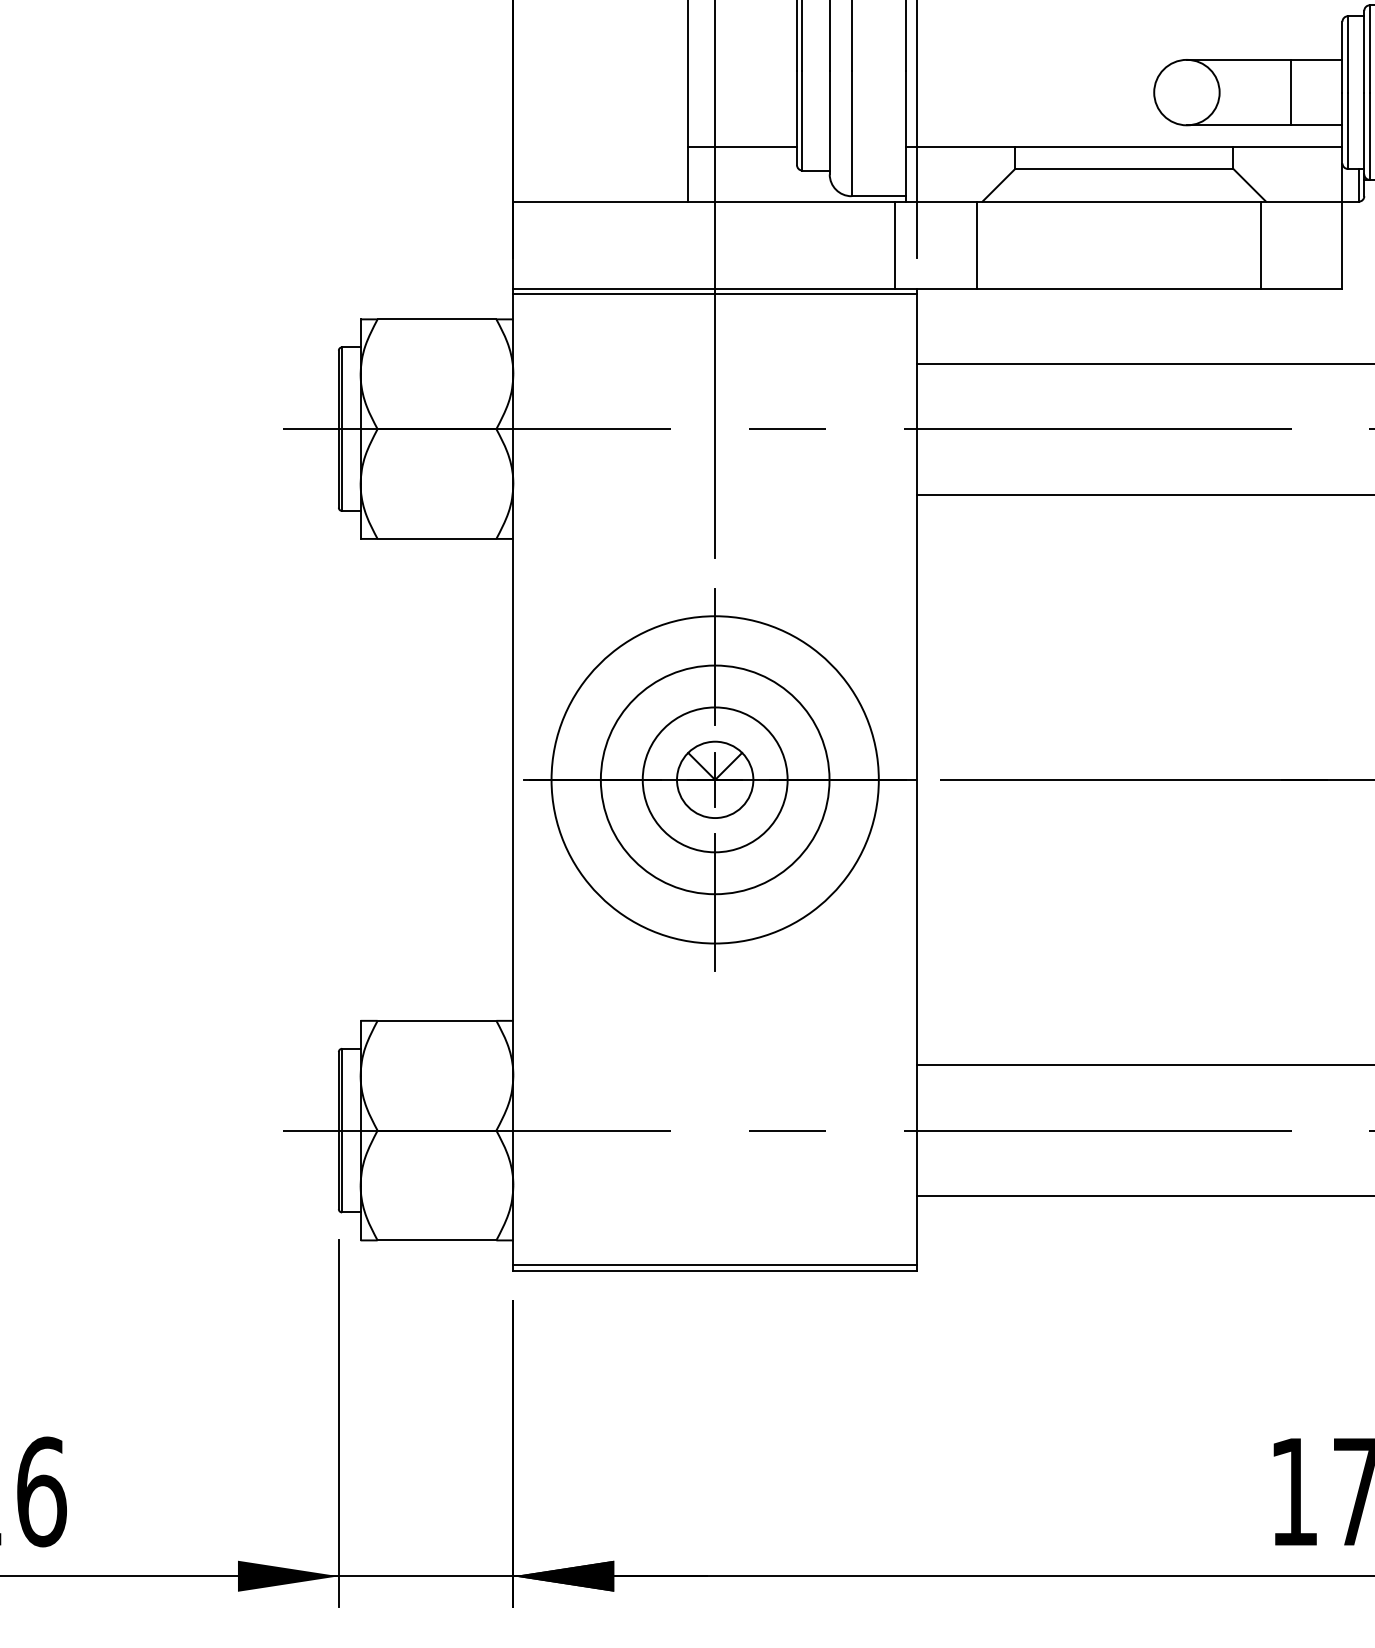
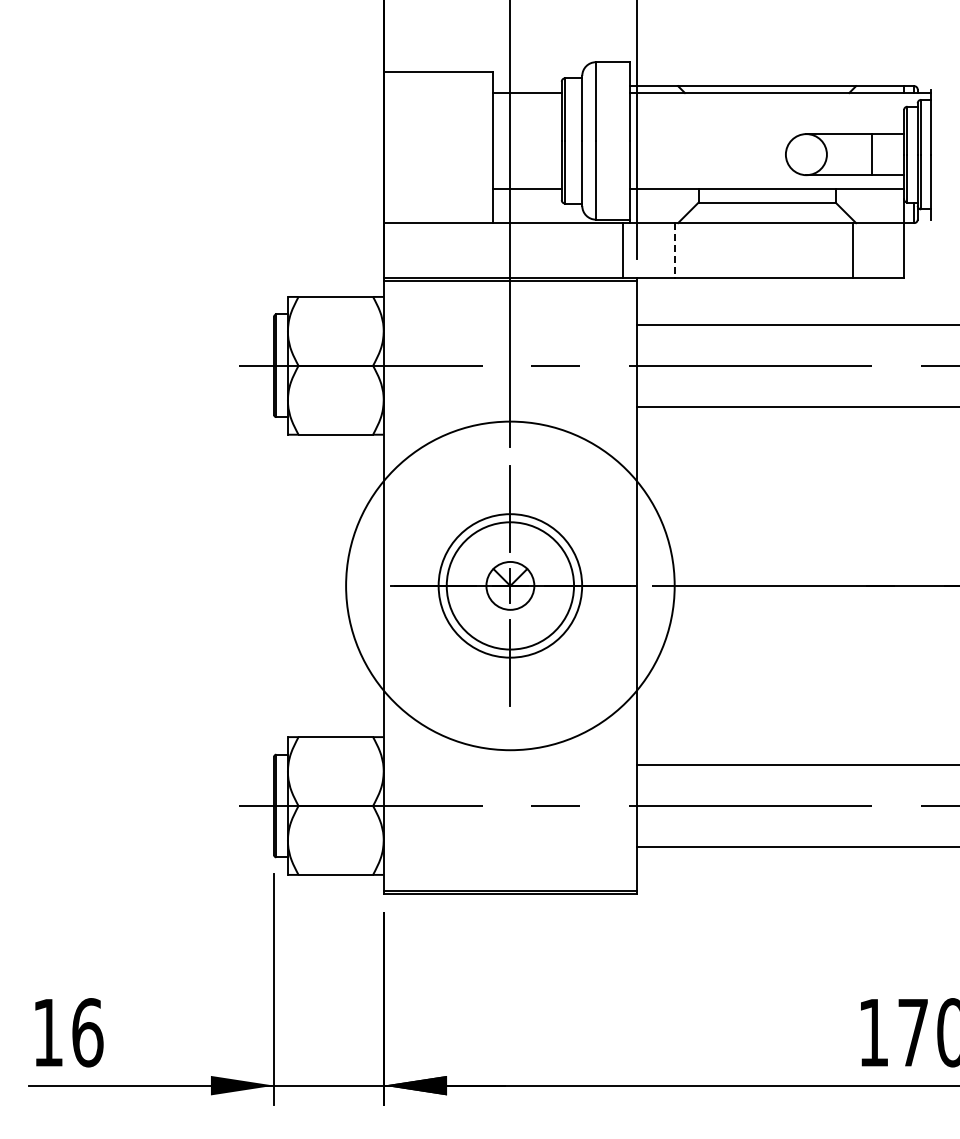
line: (976, 245) -> (674, 250), solid -> dashed
circle: (713, 779) -> (509, 585), size x1.4
circle: (715, 779) -> (510, 585), size x1.6

